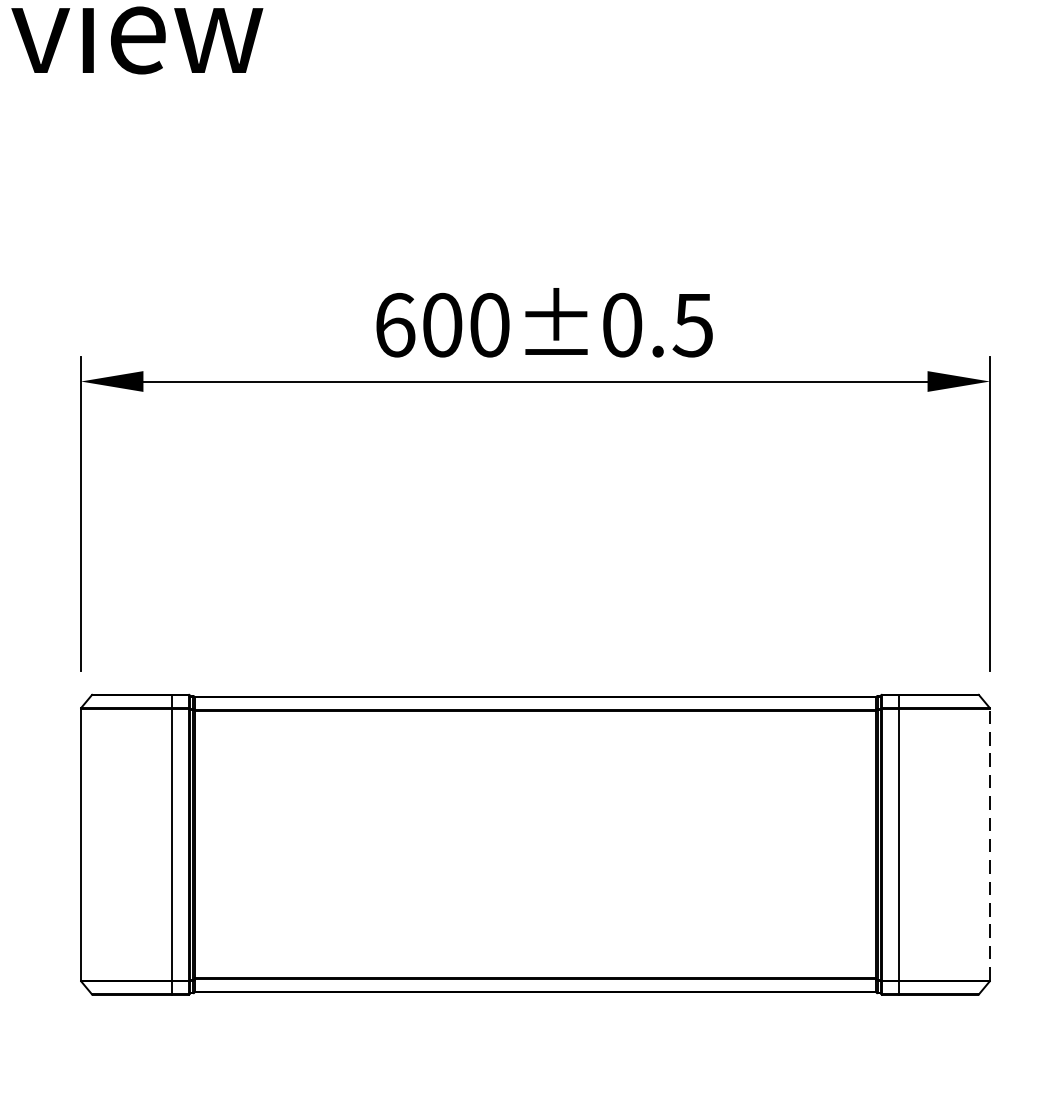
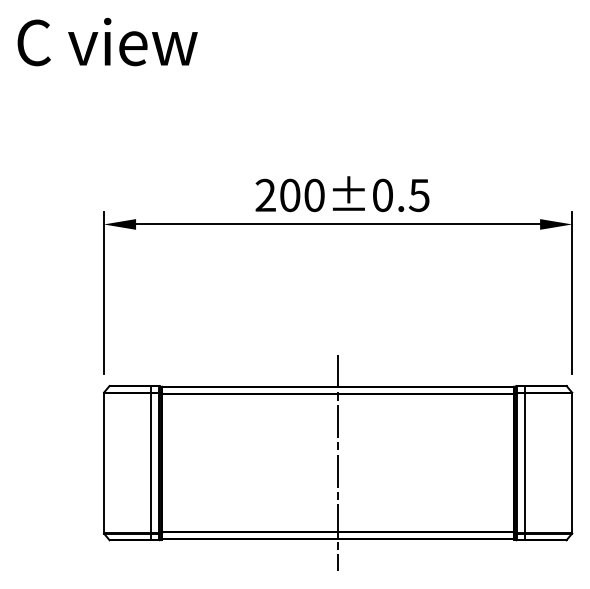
text: (394, 325) -> (265, 195), 600±0.5 -> 200±0.5
line: (990, 843) -> (572, 462), dashed -> solid
line: (536, 845) -> (338, 463), added

